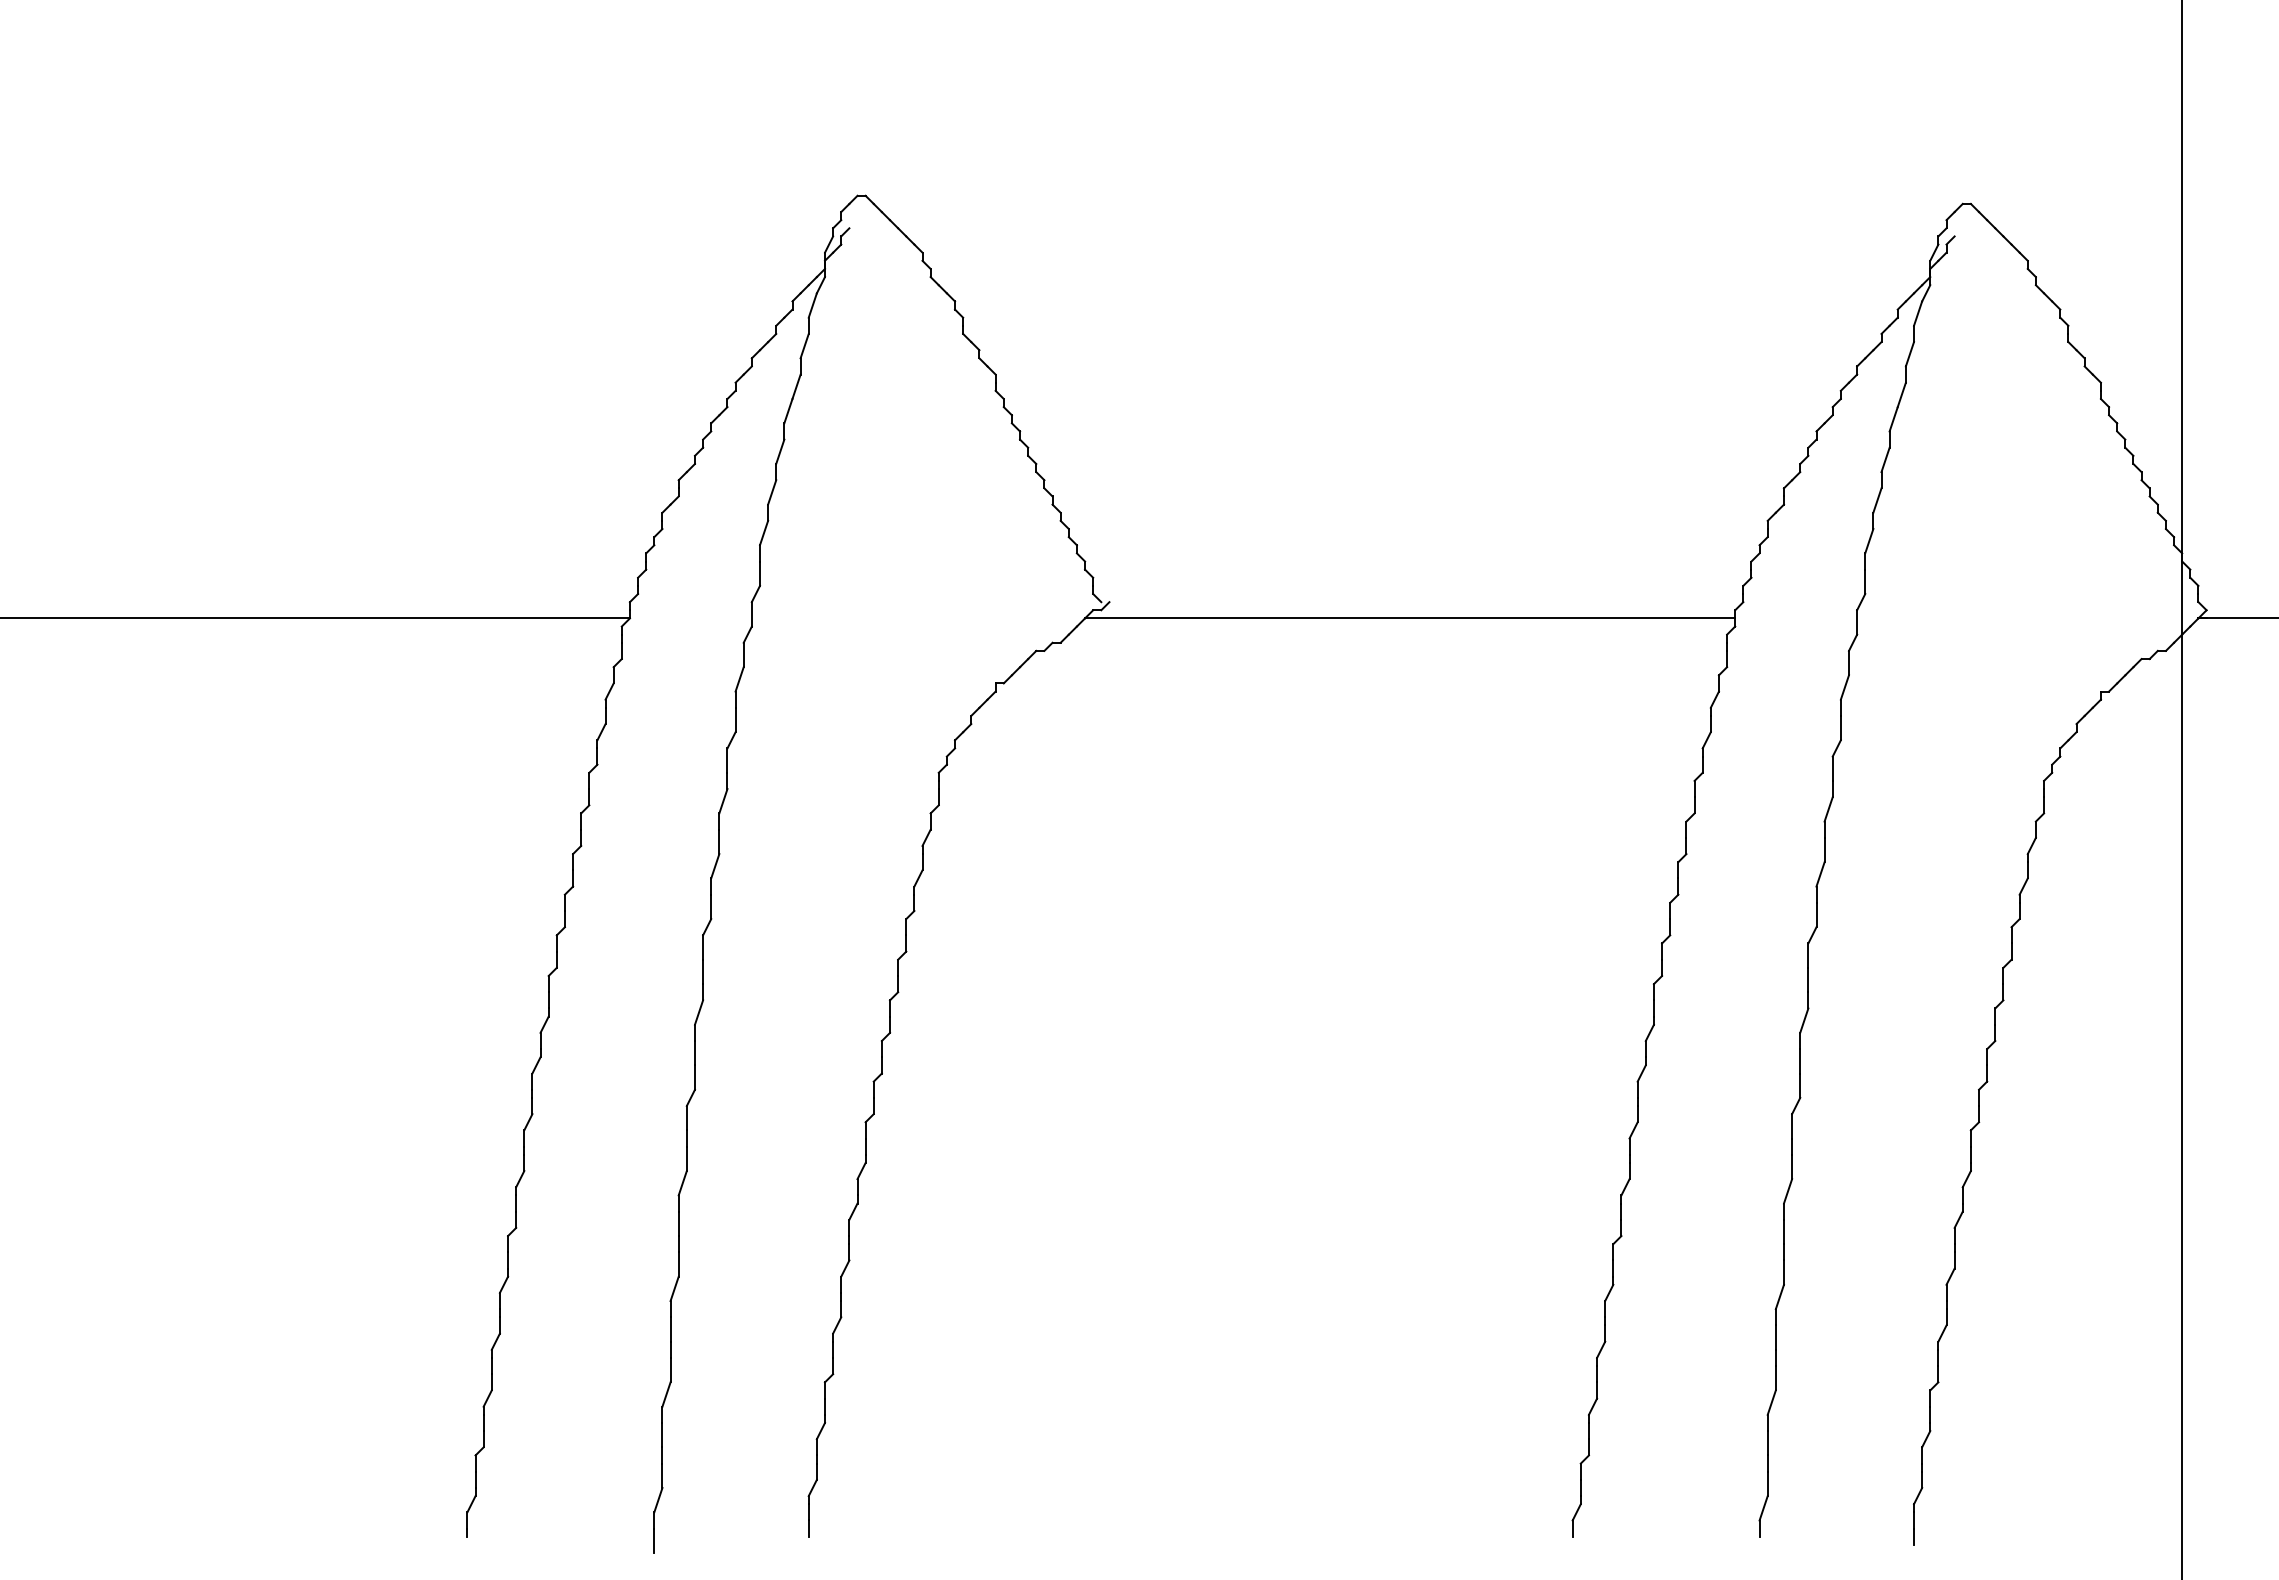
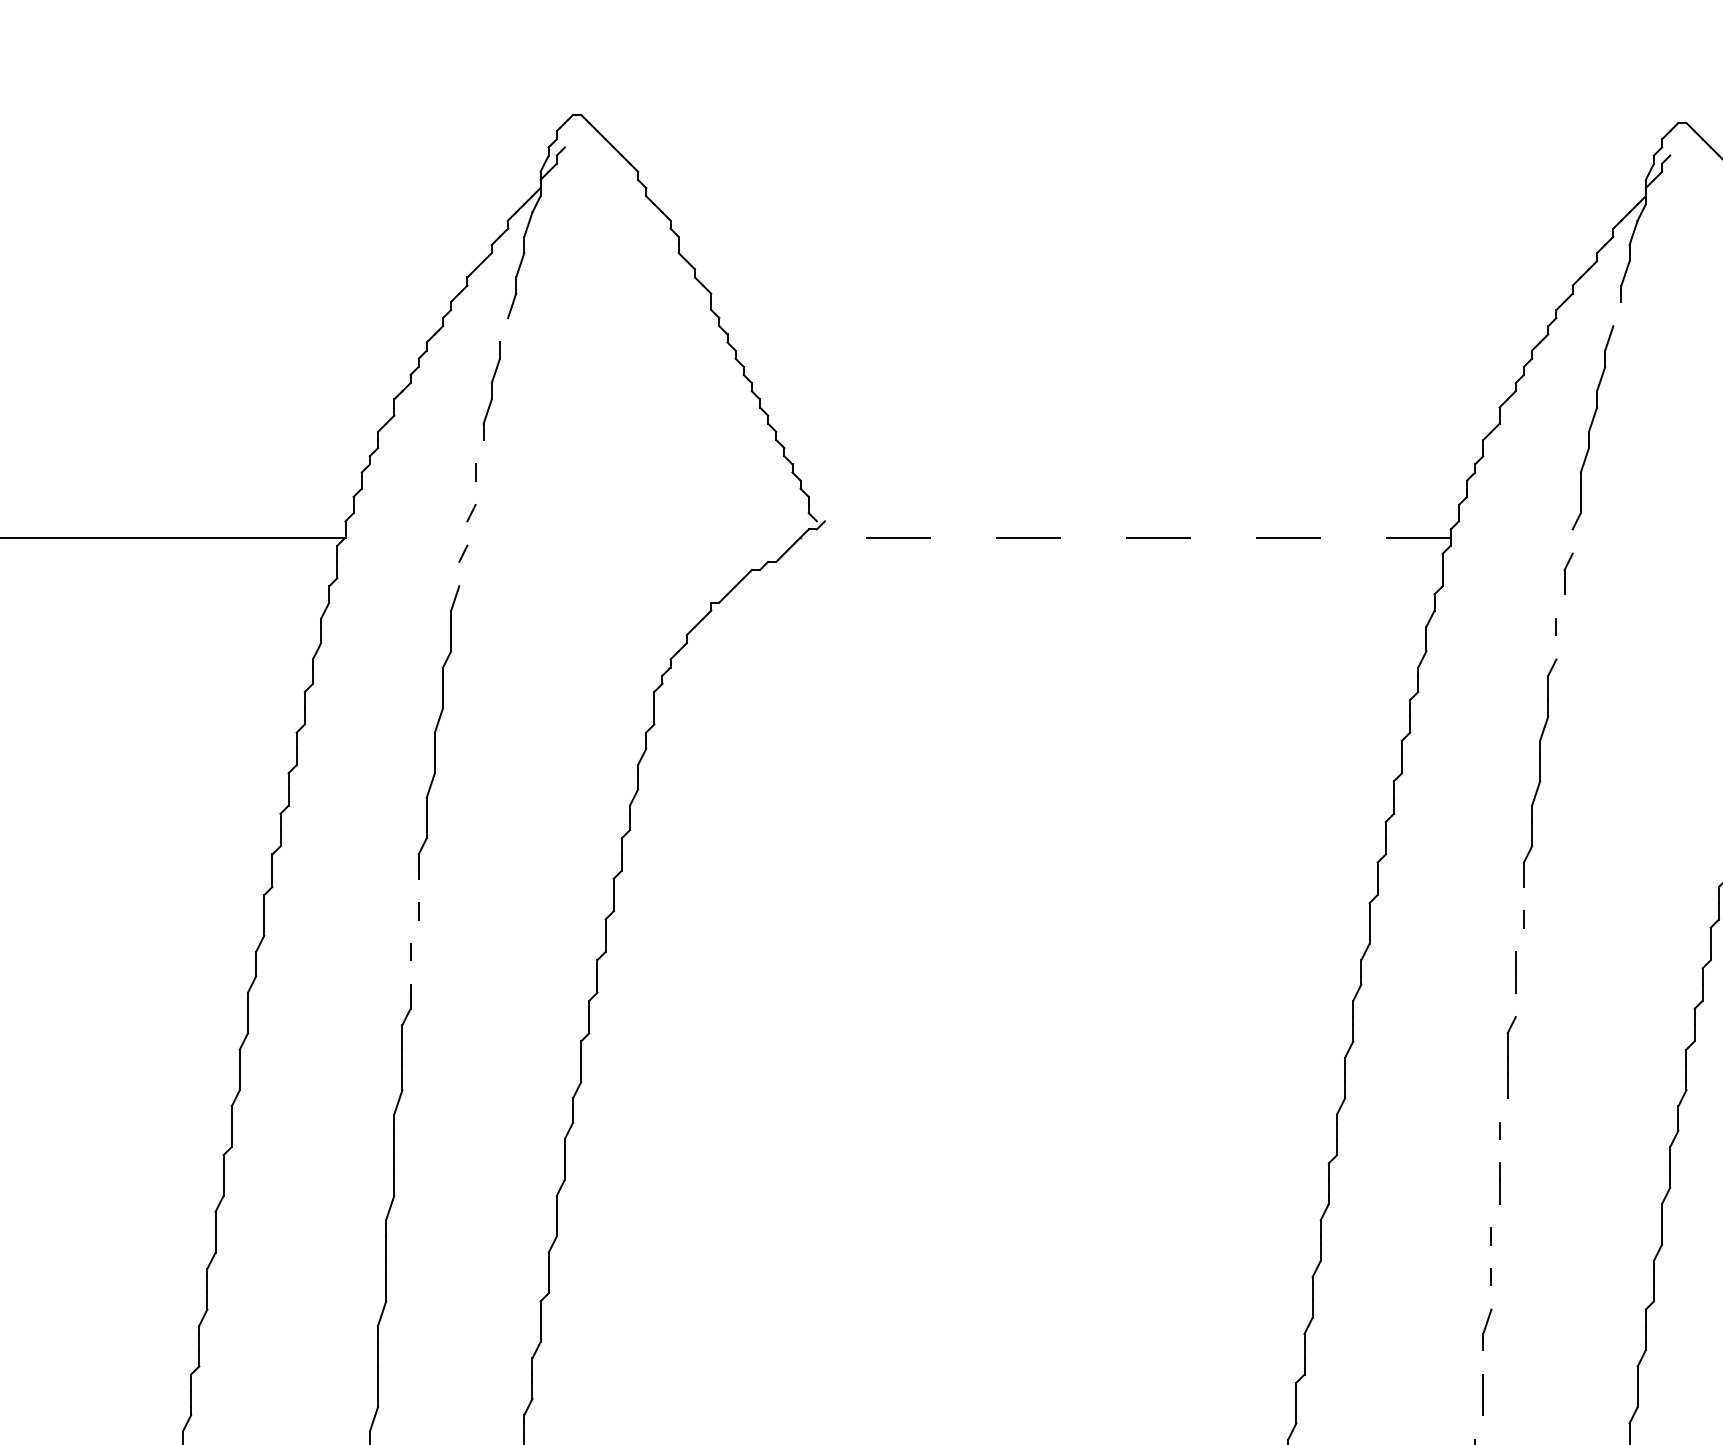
line: (1901, 394) -> (1617, 313), removed
line: (788, 410) -> (504, 329), removed
line: (763, 532) -> (479, 451), removed
line: (759, 573) -> (475, 492), removed
line: (751, 614) -> (467, 533), removed
line: (1409, 618) -> (1125, 537), solid -> dashed
line: (1857, 622) -> (1573, 541), removed
line: (743, 654) -> (459, 573), removed
line: (1844, 687) -> (1560, 606), removed
line: (1840, 727) -> (1556, 646), removed
line: (703, 971) -> (419, 890), removed
line: (1808, 979) -> (1524, 898), removed
line: (698, 1012) -> (414, 931), removed
line: (1804, 1020) -> (1520, 939), removed
line: (694, 1053) -> (410, 972), removed
line: (1800, 1085) -> (1516, 1004), removed
line: (1787, 1191) -> (1503, 1110), removed
line: (1783, 1231) -> (1499, 1150), removed
line: (1779, 1296) -> (1495, 1215), removed
line: (1775, 1337) -> (1491, 1256), removed
line: (1775, 1378) -> (1491, 1297), removed
line: (1767, 1443) -> (1483, 1362), removed
line: (1763, 1508) -> (1479, 1427), removed

